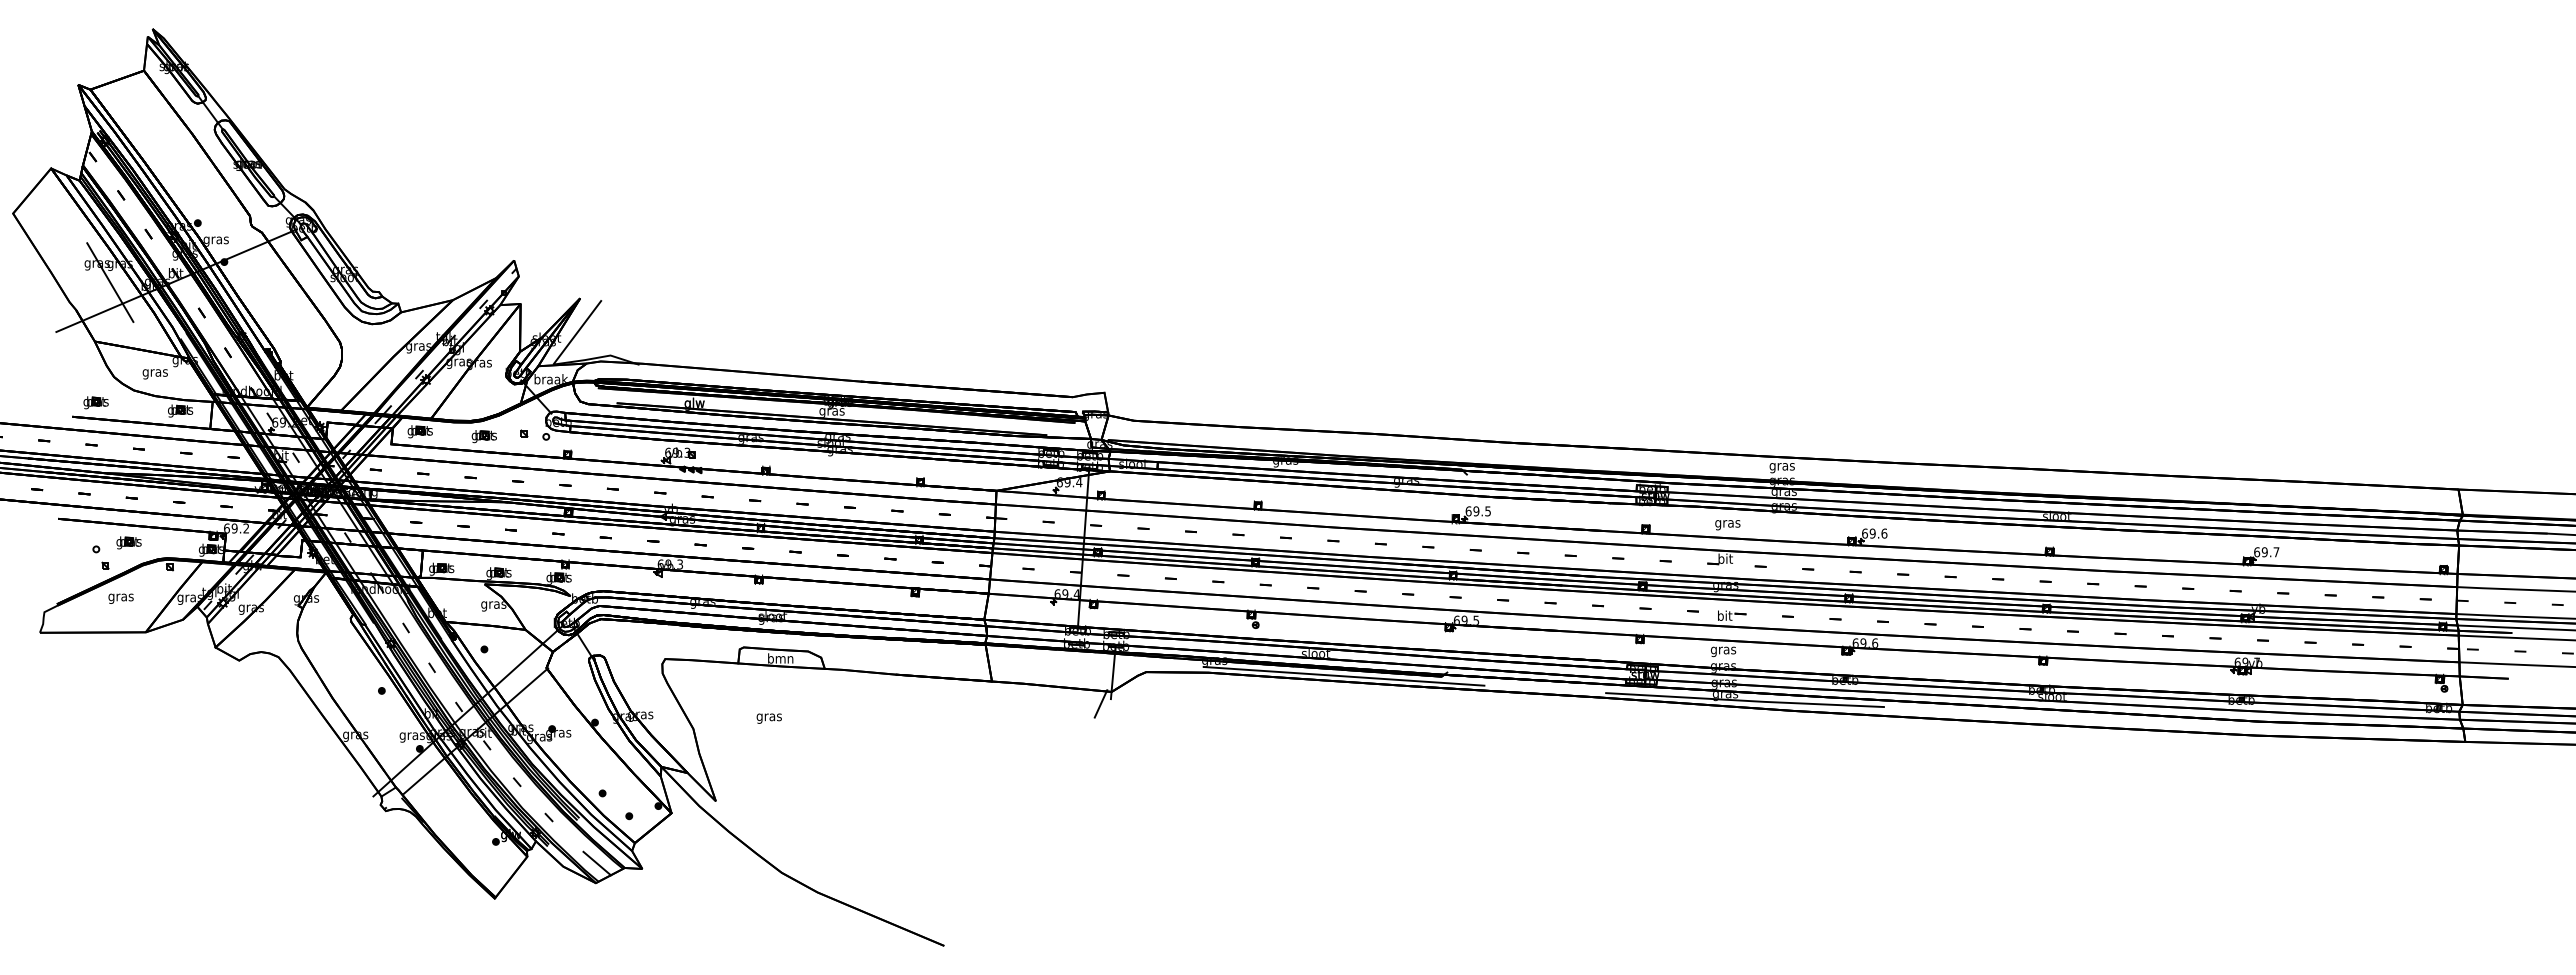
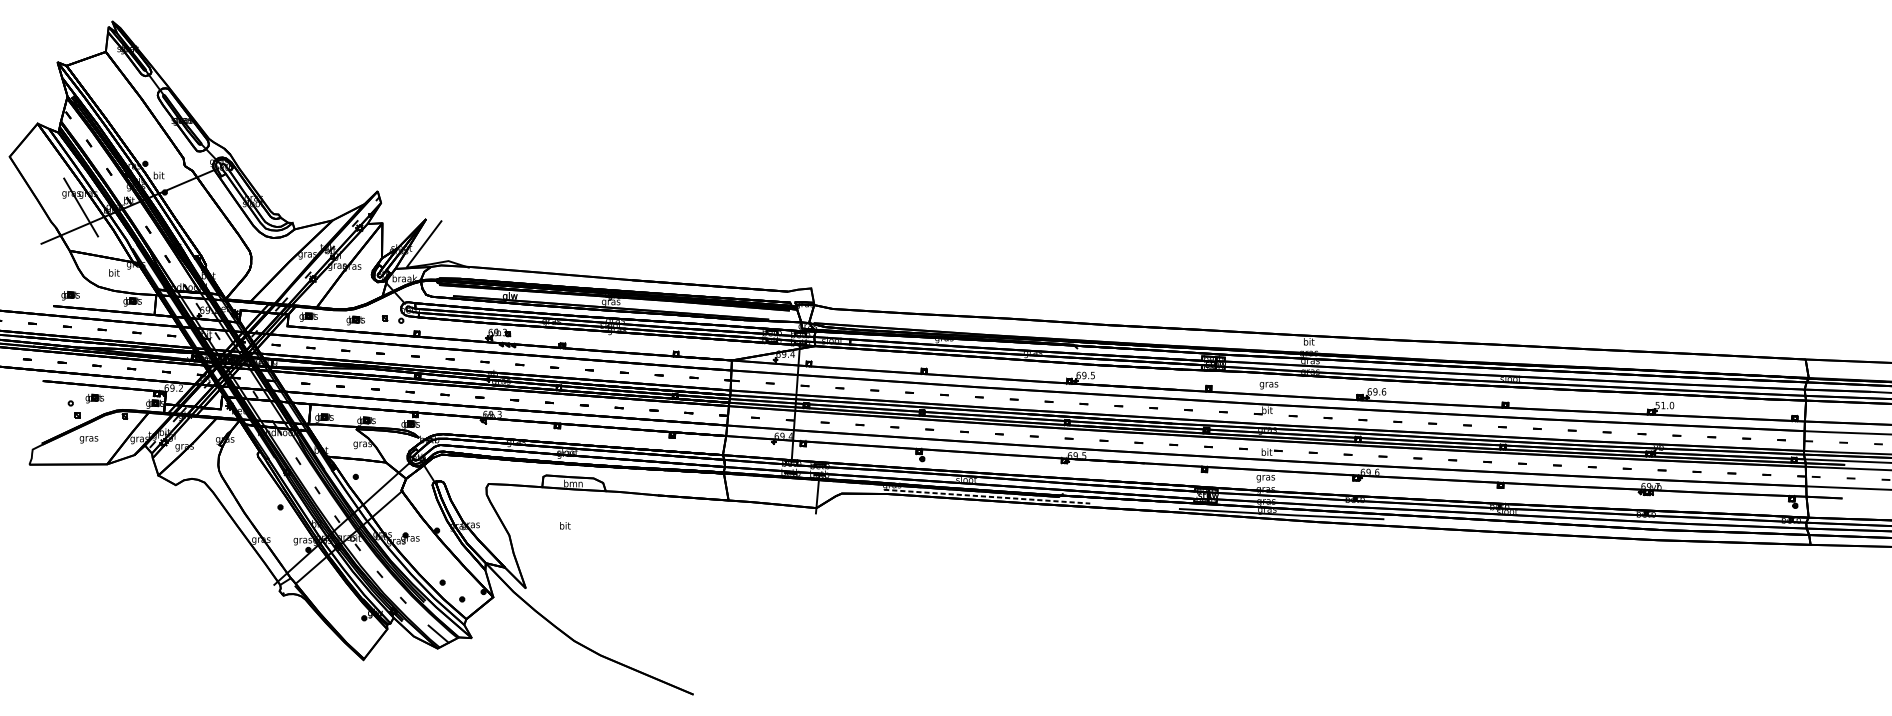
text: (215, 239) -> (158, 175), gras -> bit
text: (154, 372) -> (113, 273), gras -> bit
text: (1781, 466) -> (1308, 342), gras -> bit
text: (2266, 552) -> (1664, 405), 69.7 -> 51.0
line: (1344, 676) -> (987, 496), solid -> dashed
line: (1100, 703) -> (808, 516), removed
text: (768, 716) -> (564, 526), gras -> bit

